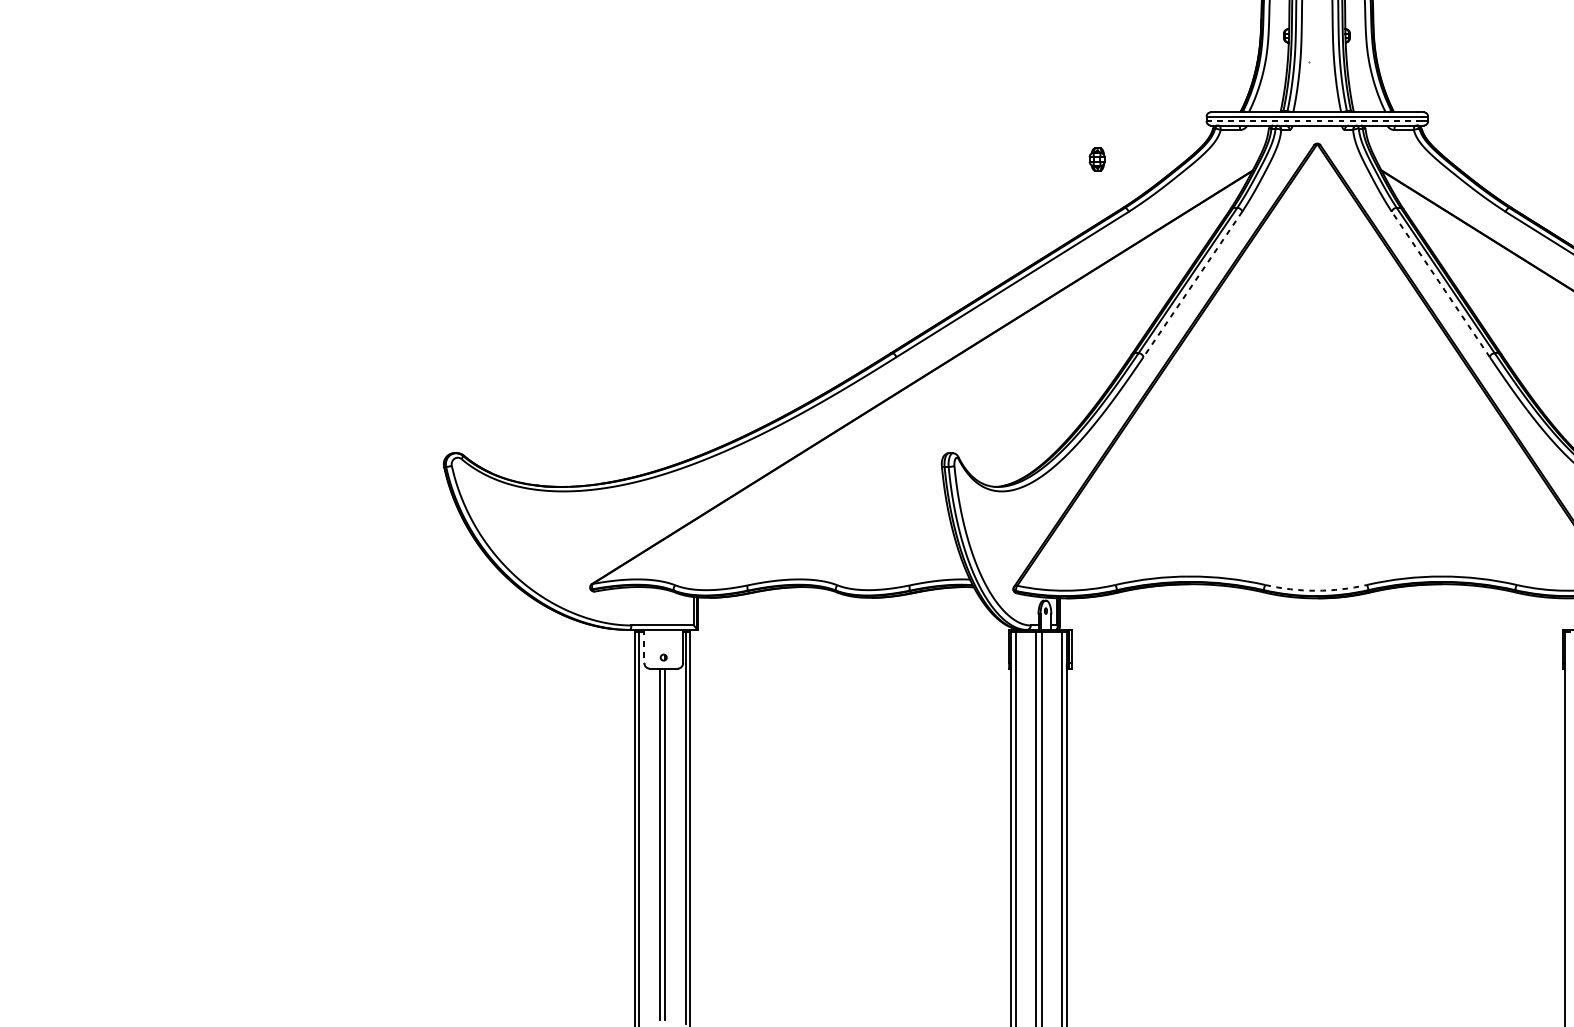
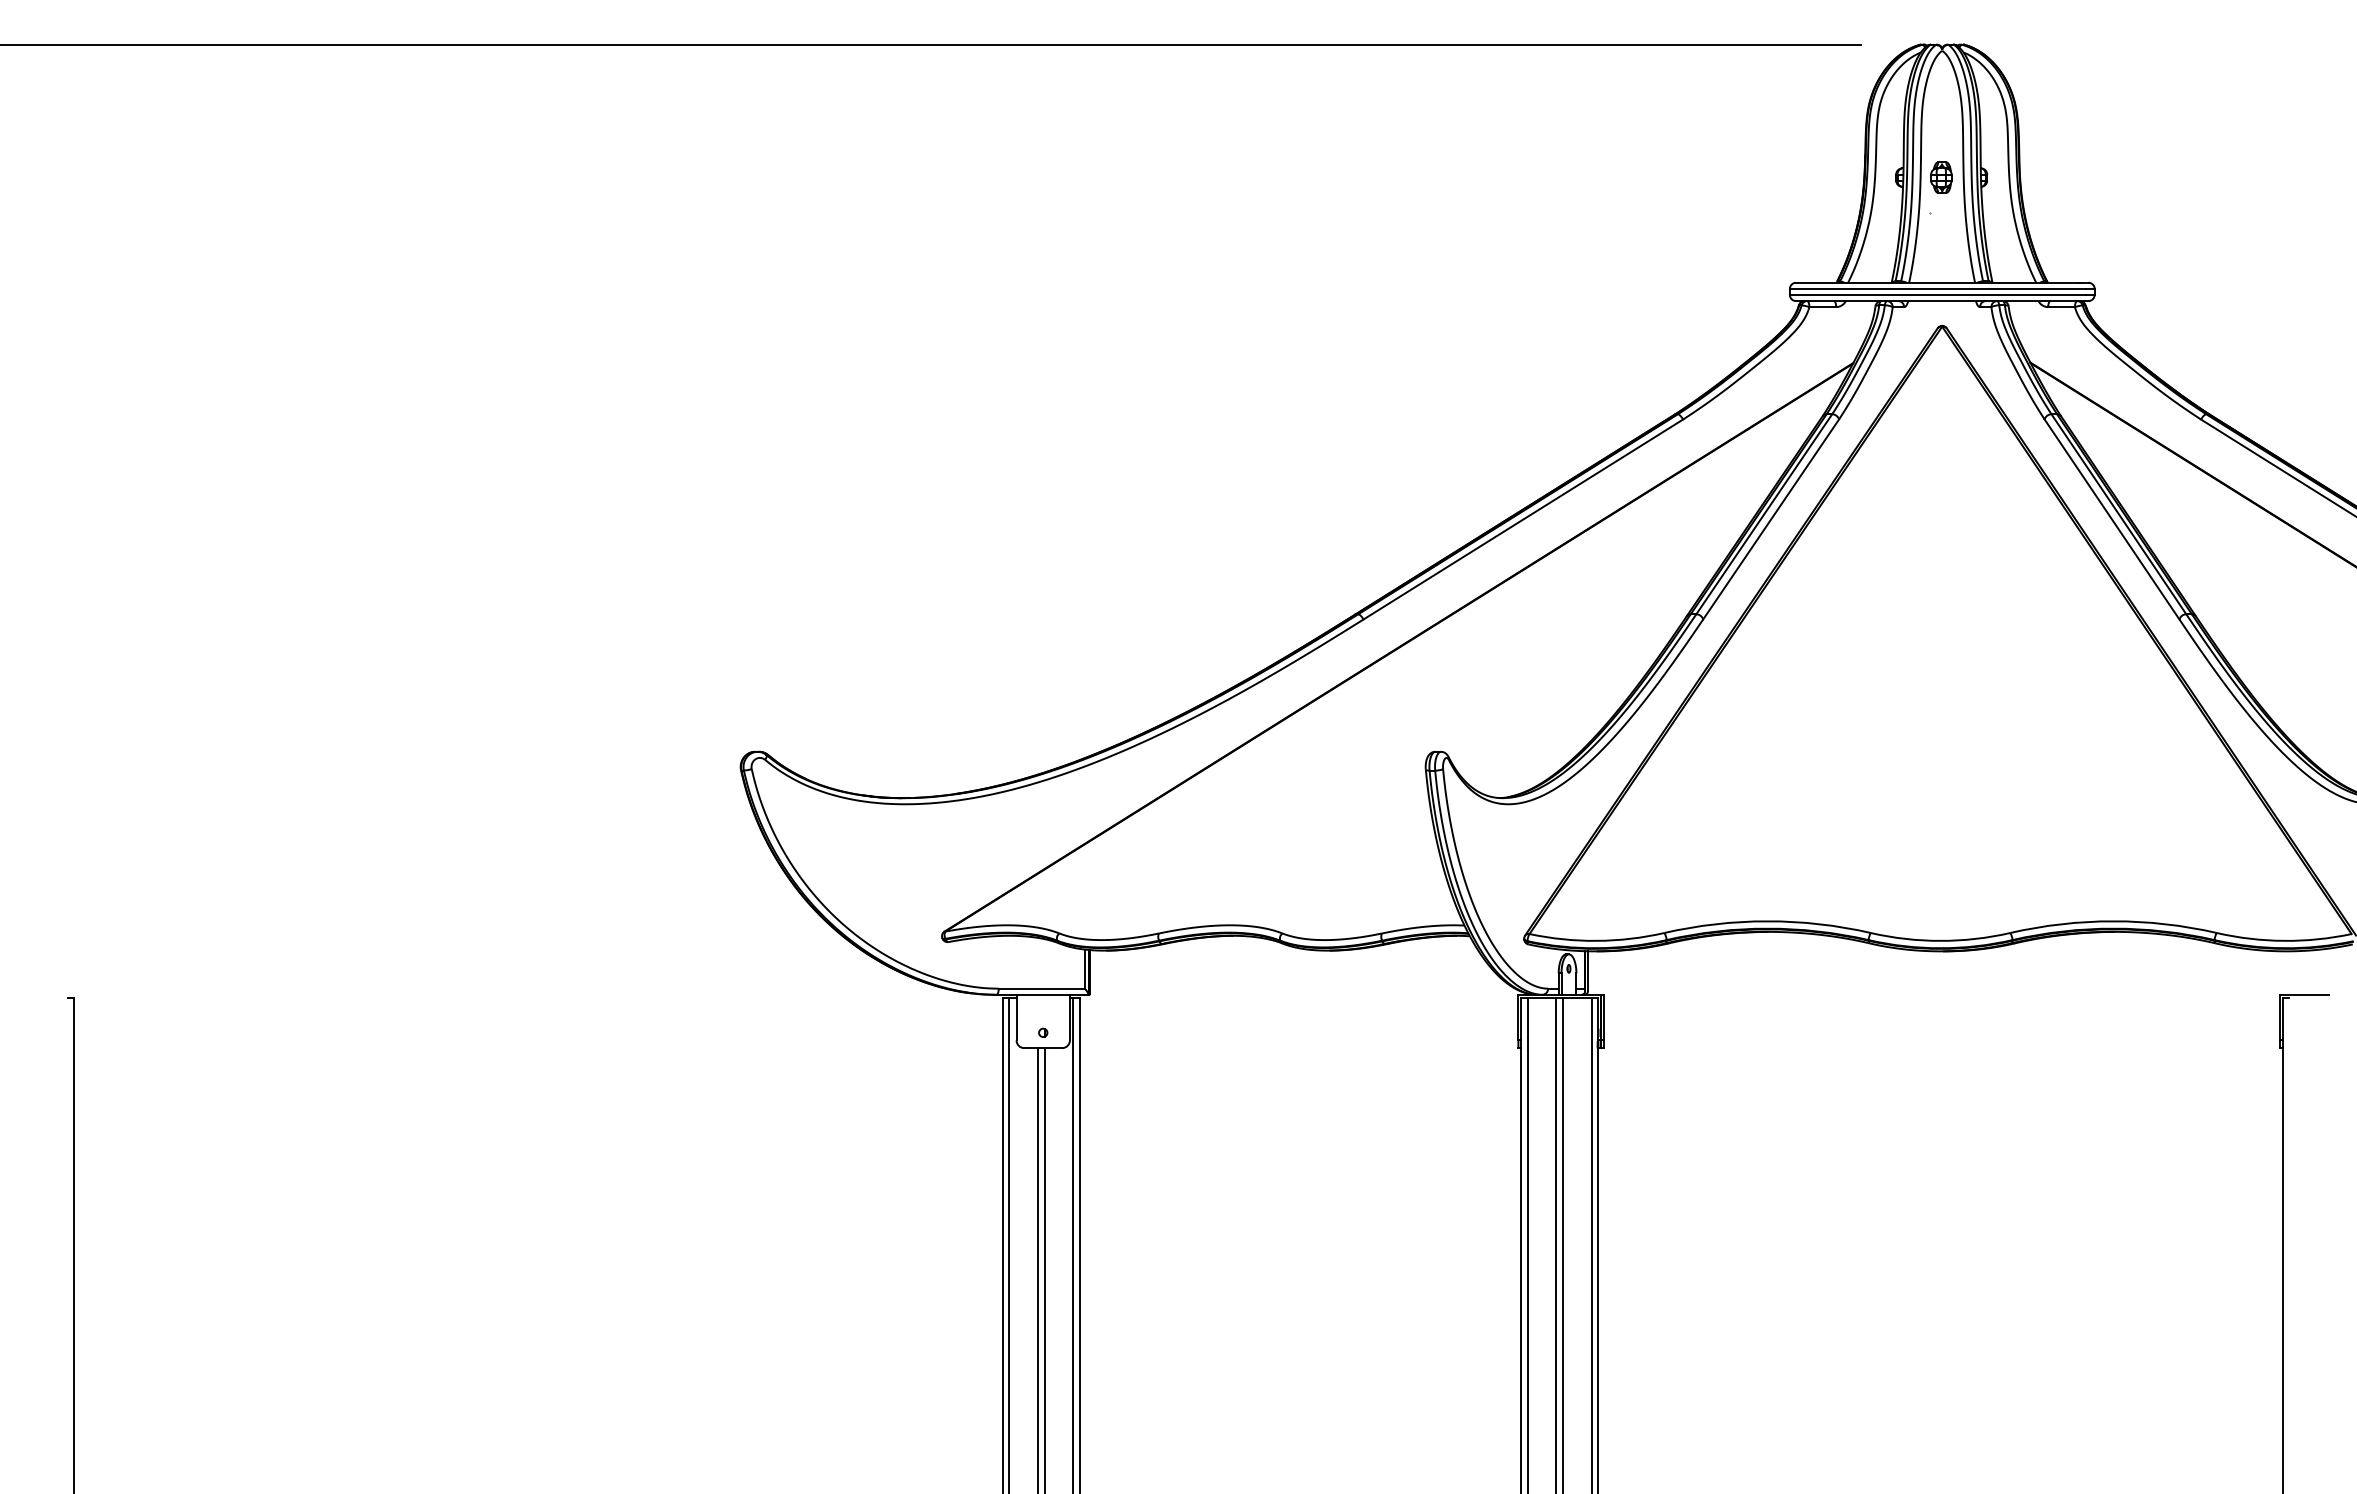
line: (1313, 120) -> (1937, 294), dashed -> solid
part: (1097, 159) -> (1941, 177), moved
line: (1193, 284) -> (1771, 519), dashed -> solid
line: (1441, 284) -> (2112, 519), dashed -> solid
arc: (1316, 590) -> (1940, 940), dashed -> solid
line: (644, 646) -> (1016, 1017), dashed -> solid

